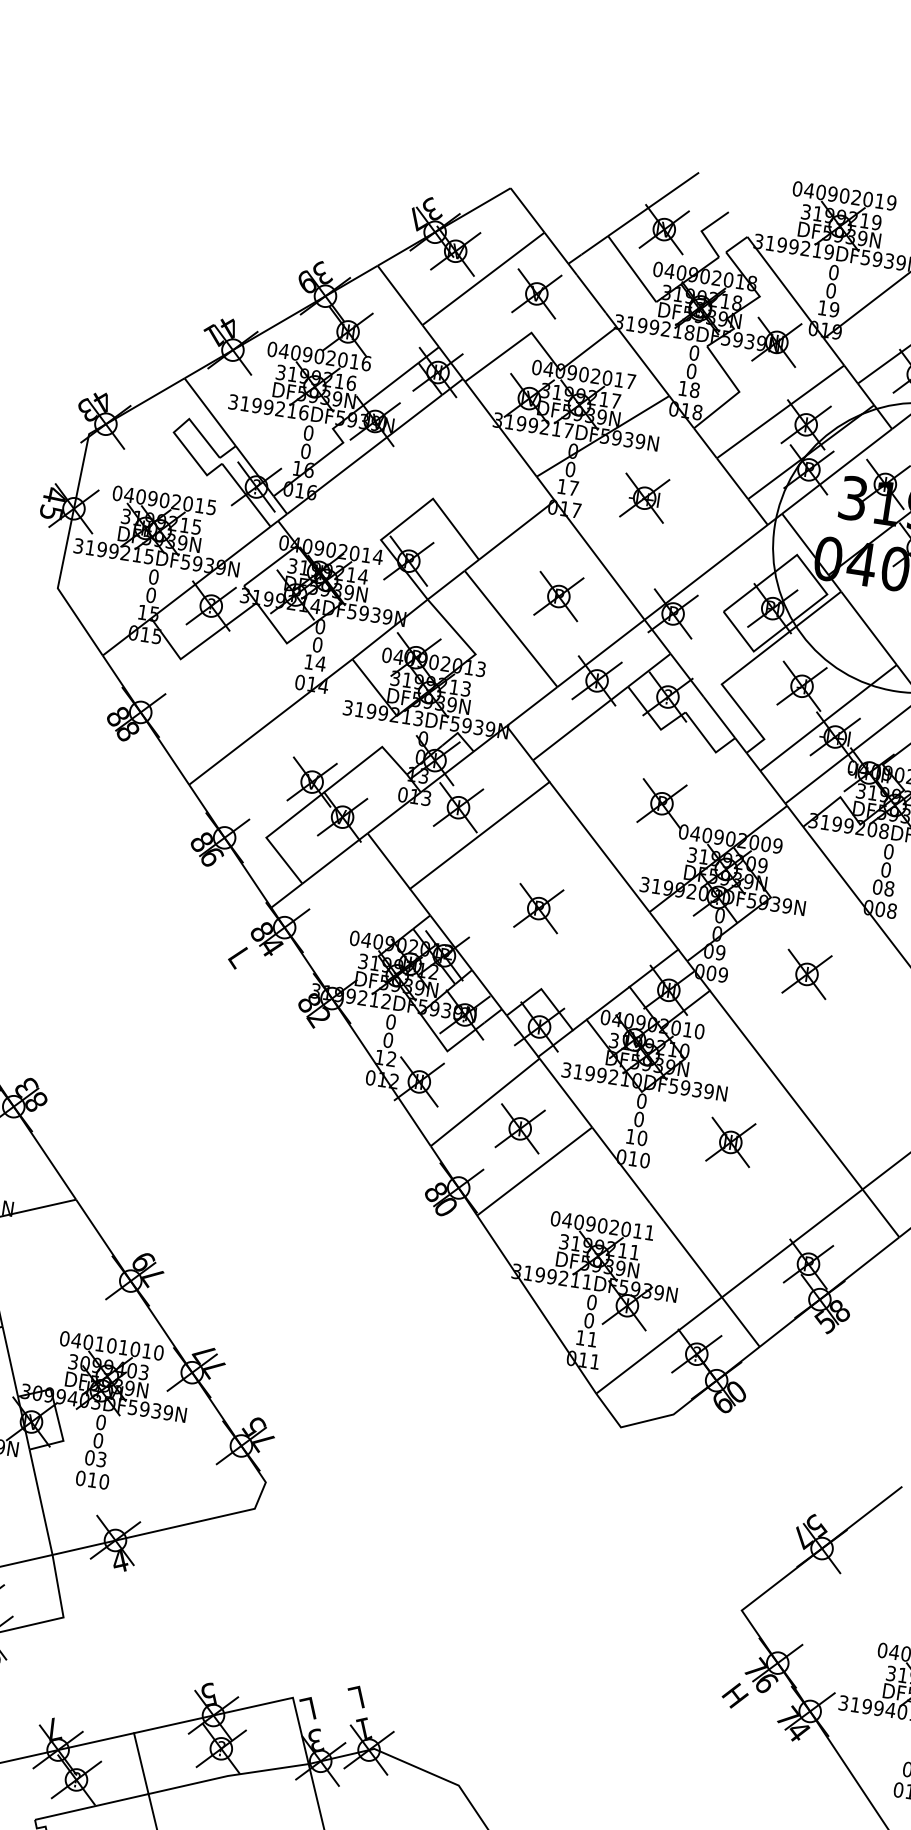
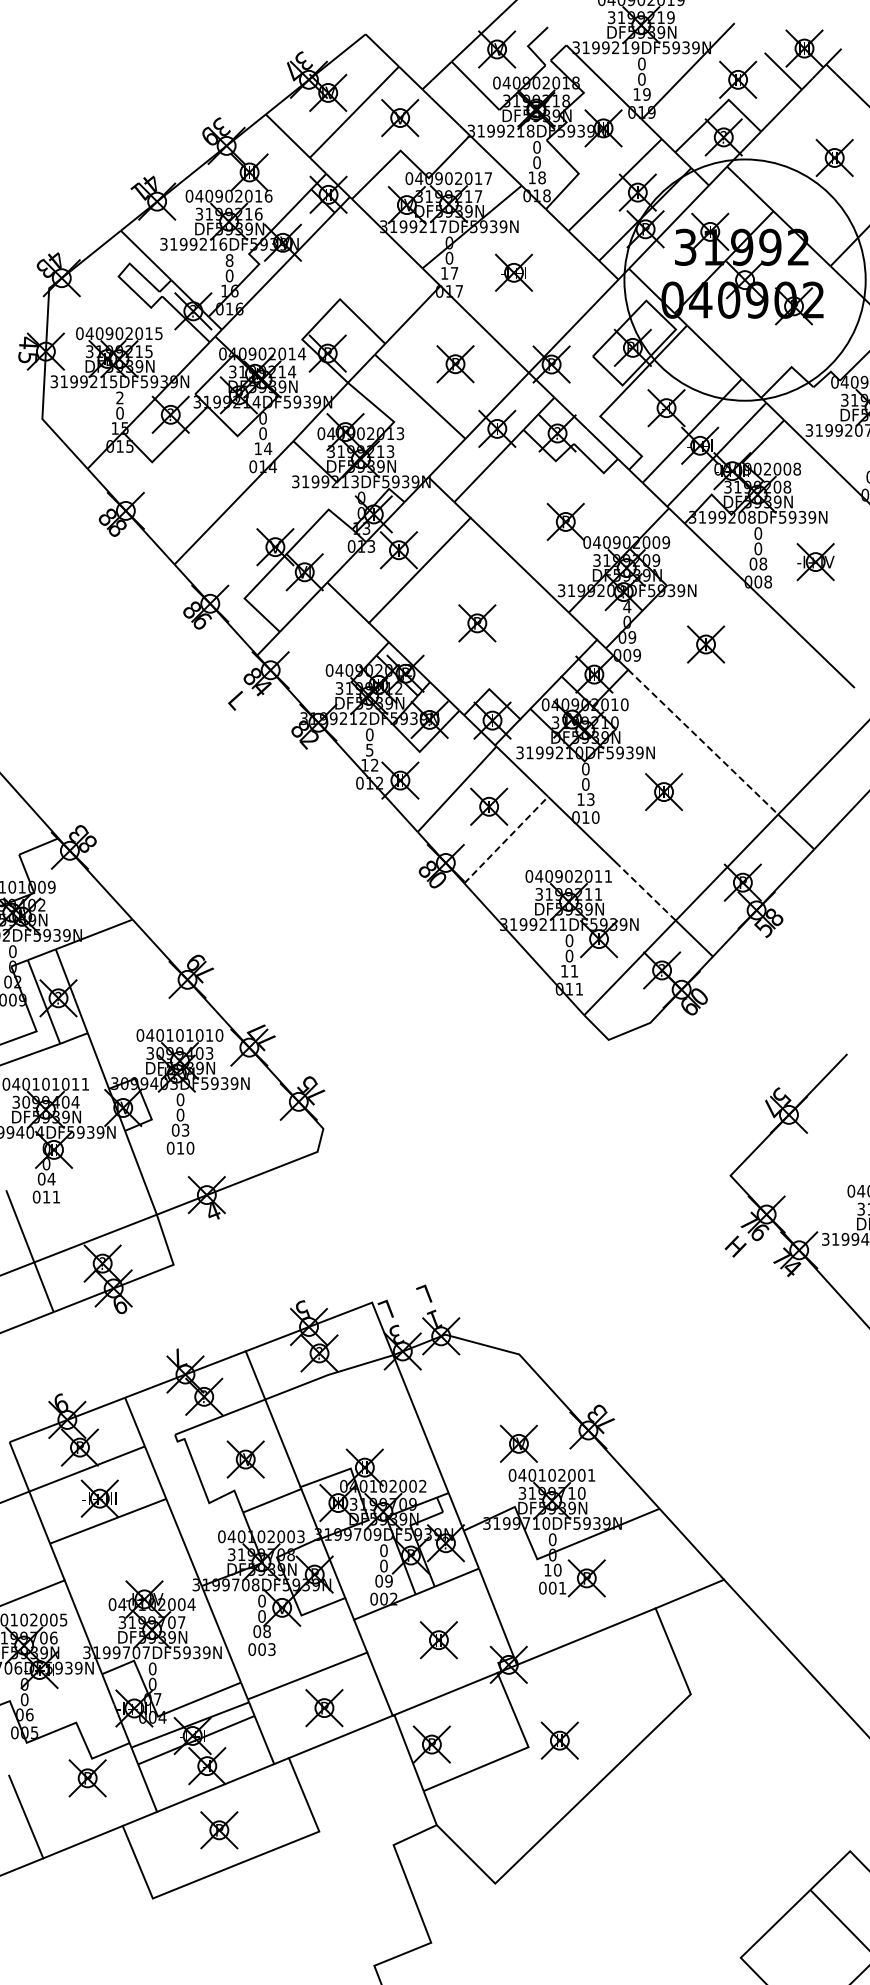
text: (308, 433) -> (229, 260), 0 -> 8
text: (153, 576) -> (119, 397), 0 -> 2
text: (720, 915) -> (627, 606), 0 -> 4
text: (388, 1039) -> (369, 749), 0 -> 5
line: (786, 1090) -> (703, 742), solid -> dashed
text: (642, 1138) -> (590, 799), 10 -> 13
line: (535, 1170) -> (506, 839), solid -> dashed
line: (693, 1258) -> (647, 892), solid -> dashed

